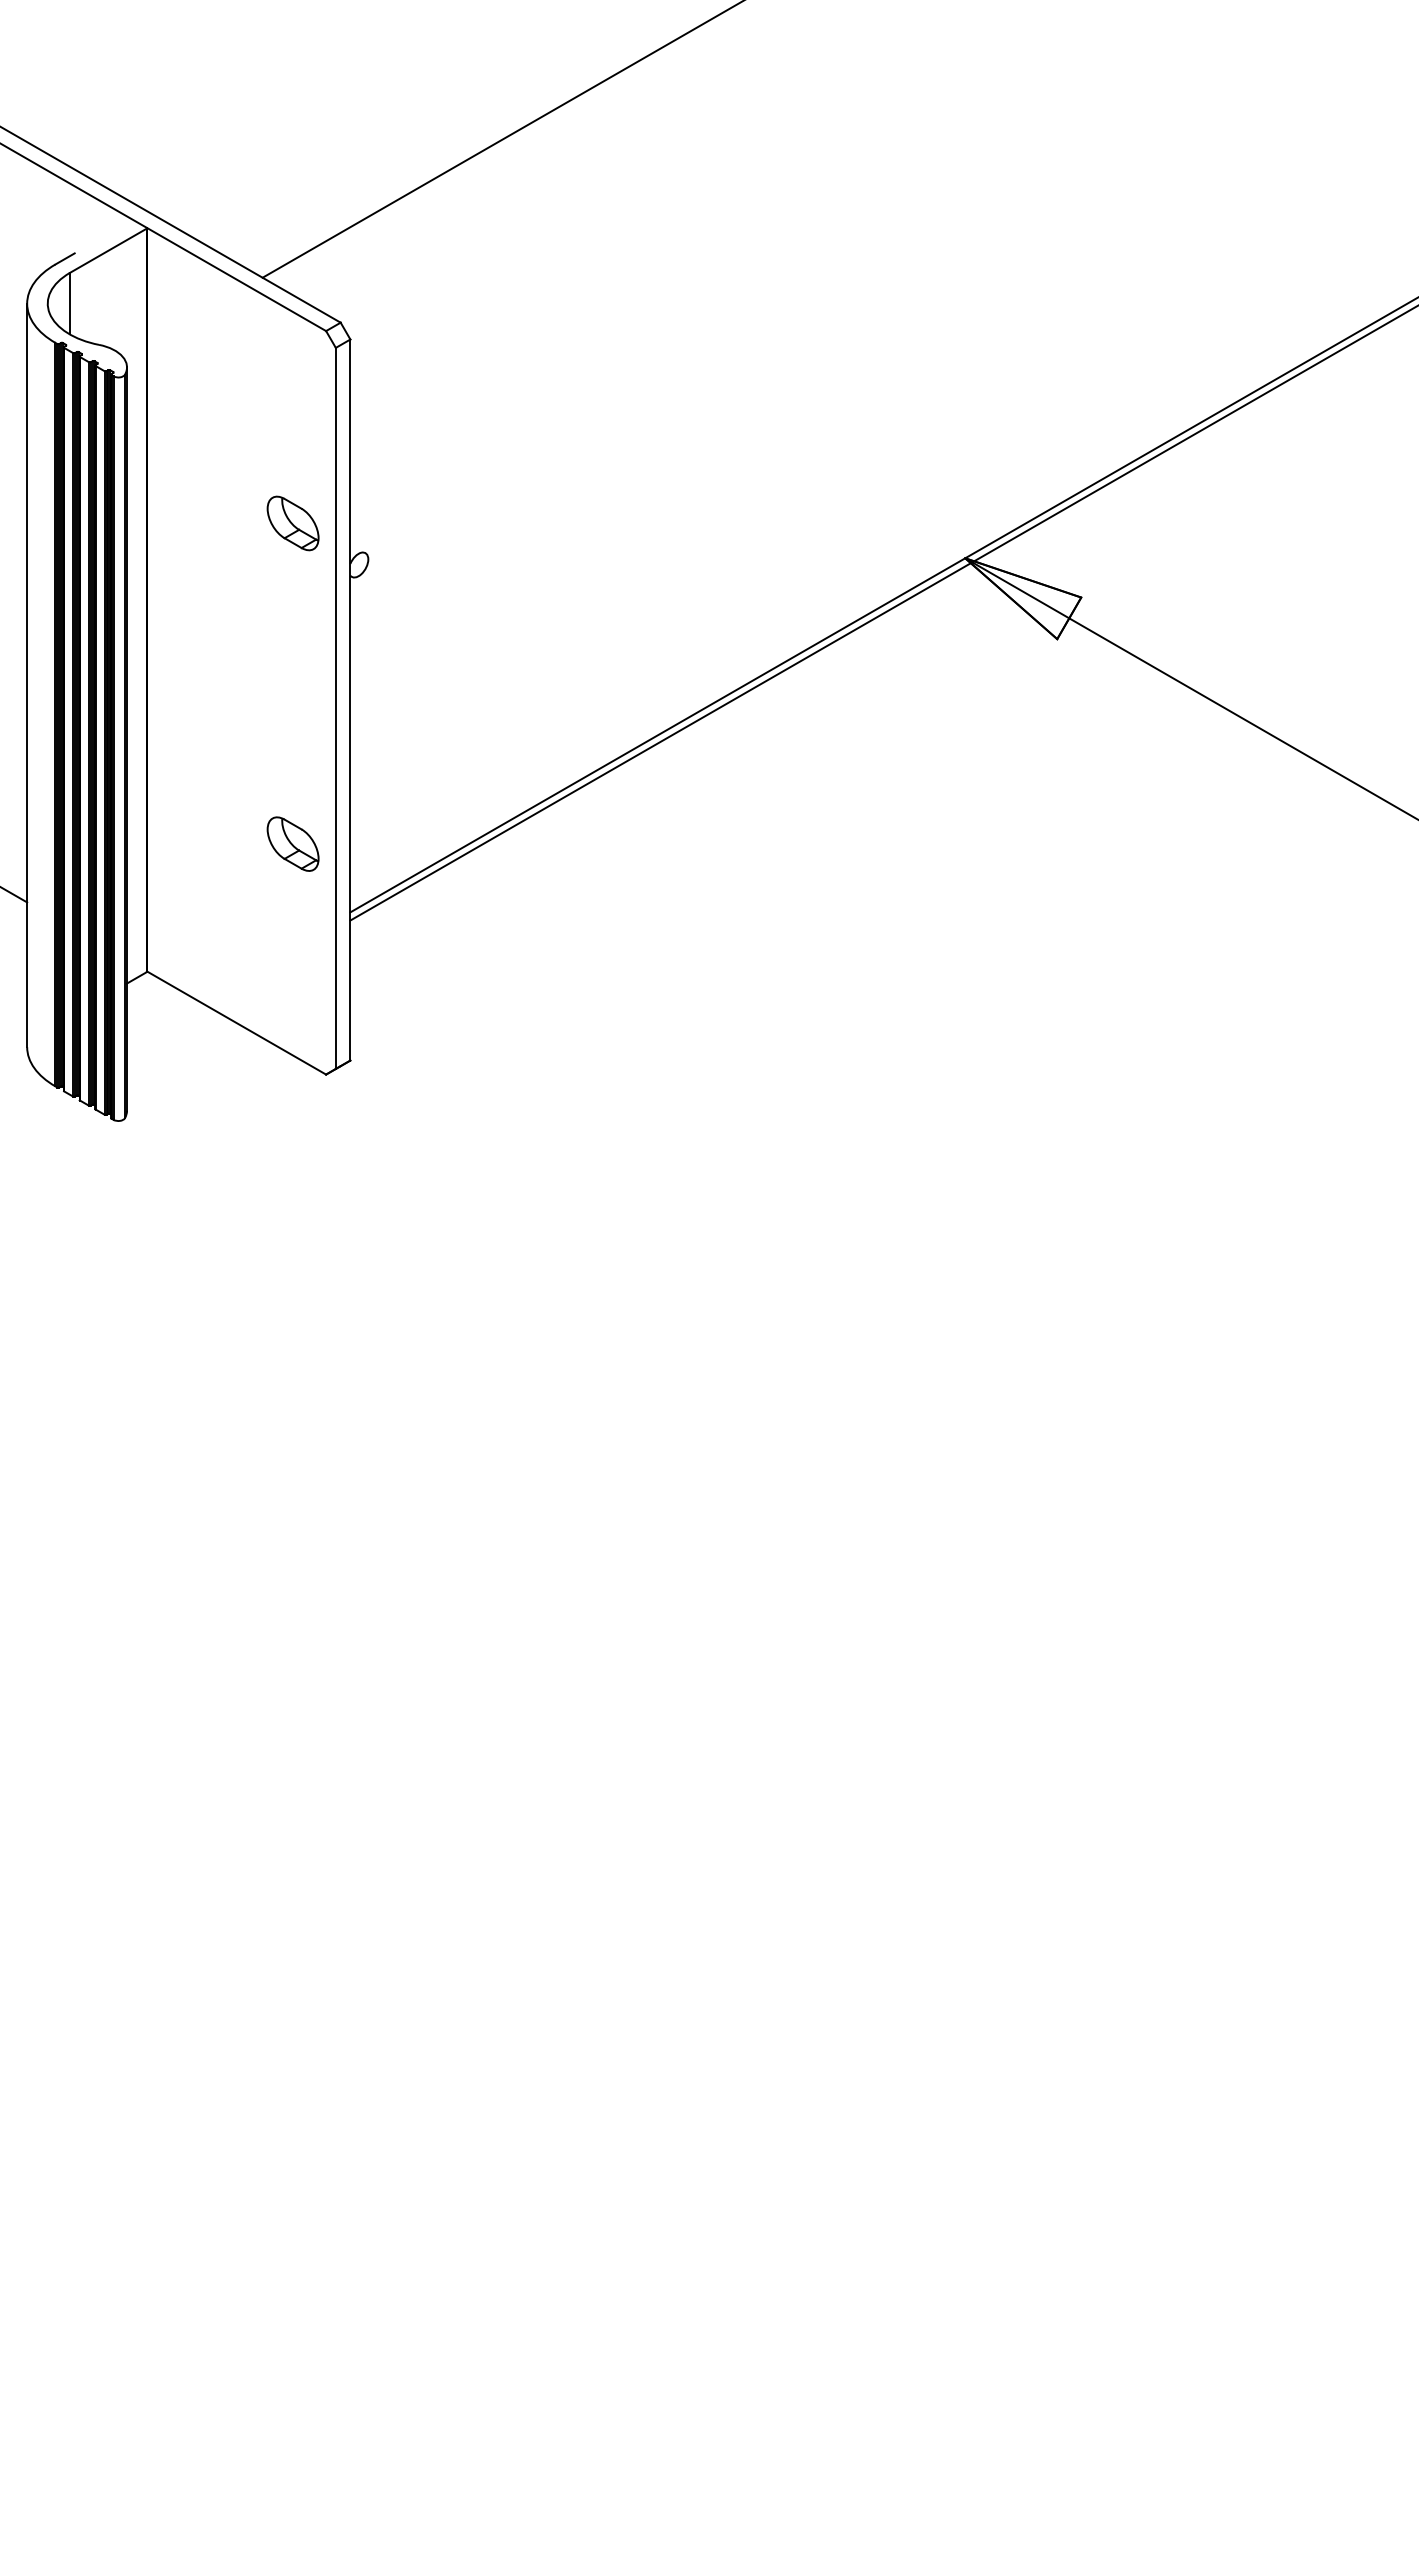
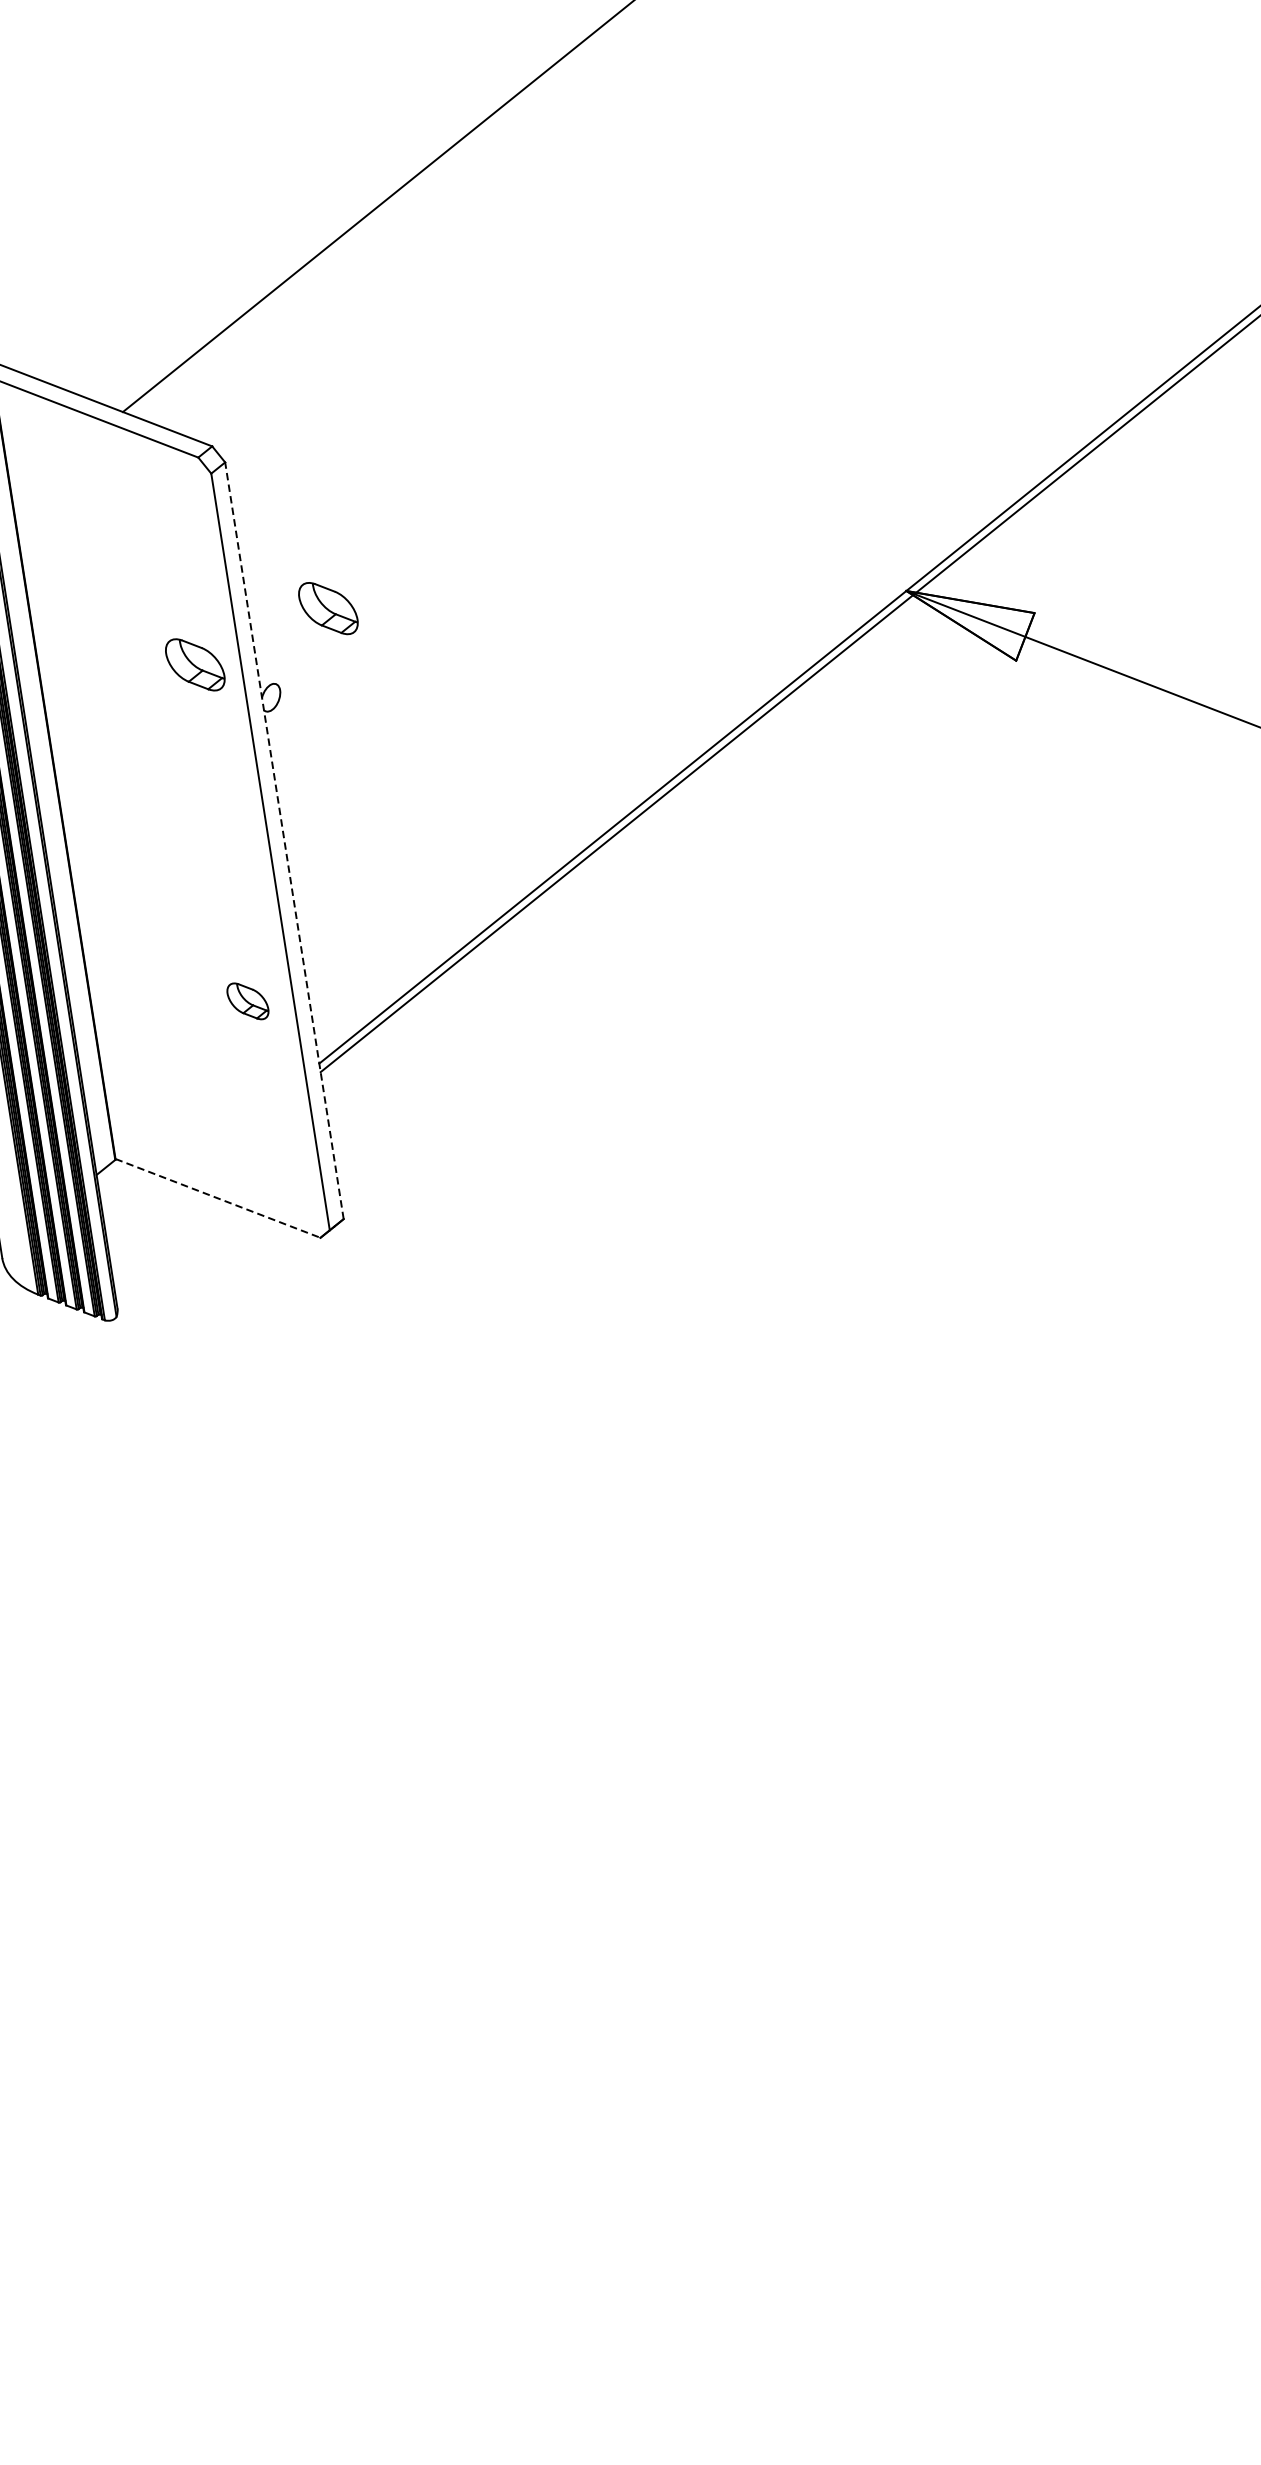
part: (424, 490) -> (327, 608), added
line: (350, 700) -> (284, 841), solid -> dashed
part: (292, 843) -> (247, 1000), size x0.7
line: (236, 1023) -> (218, 1198), solid -> dashed

